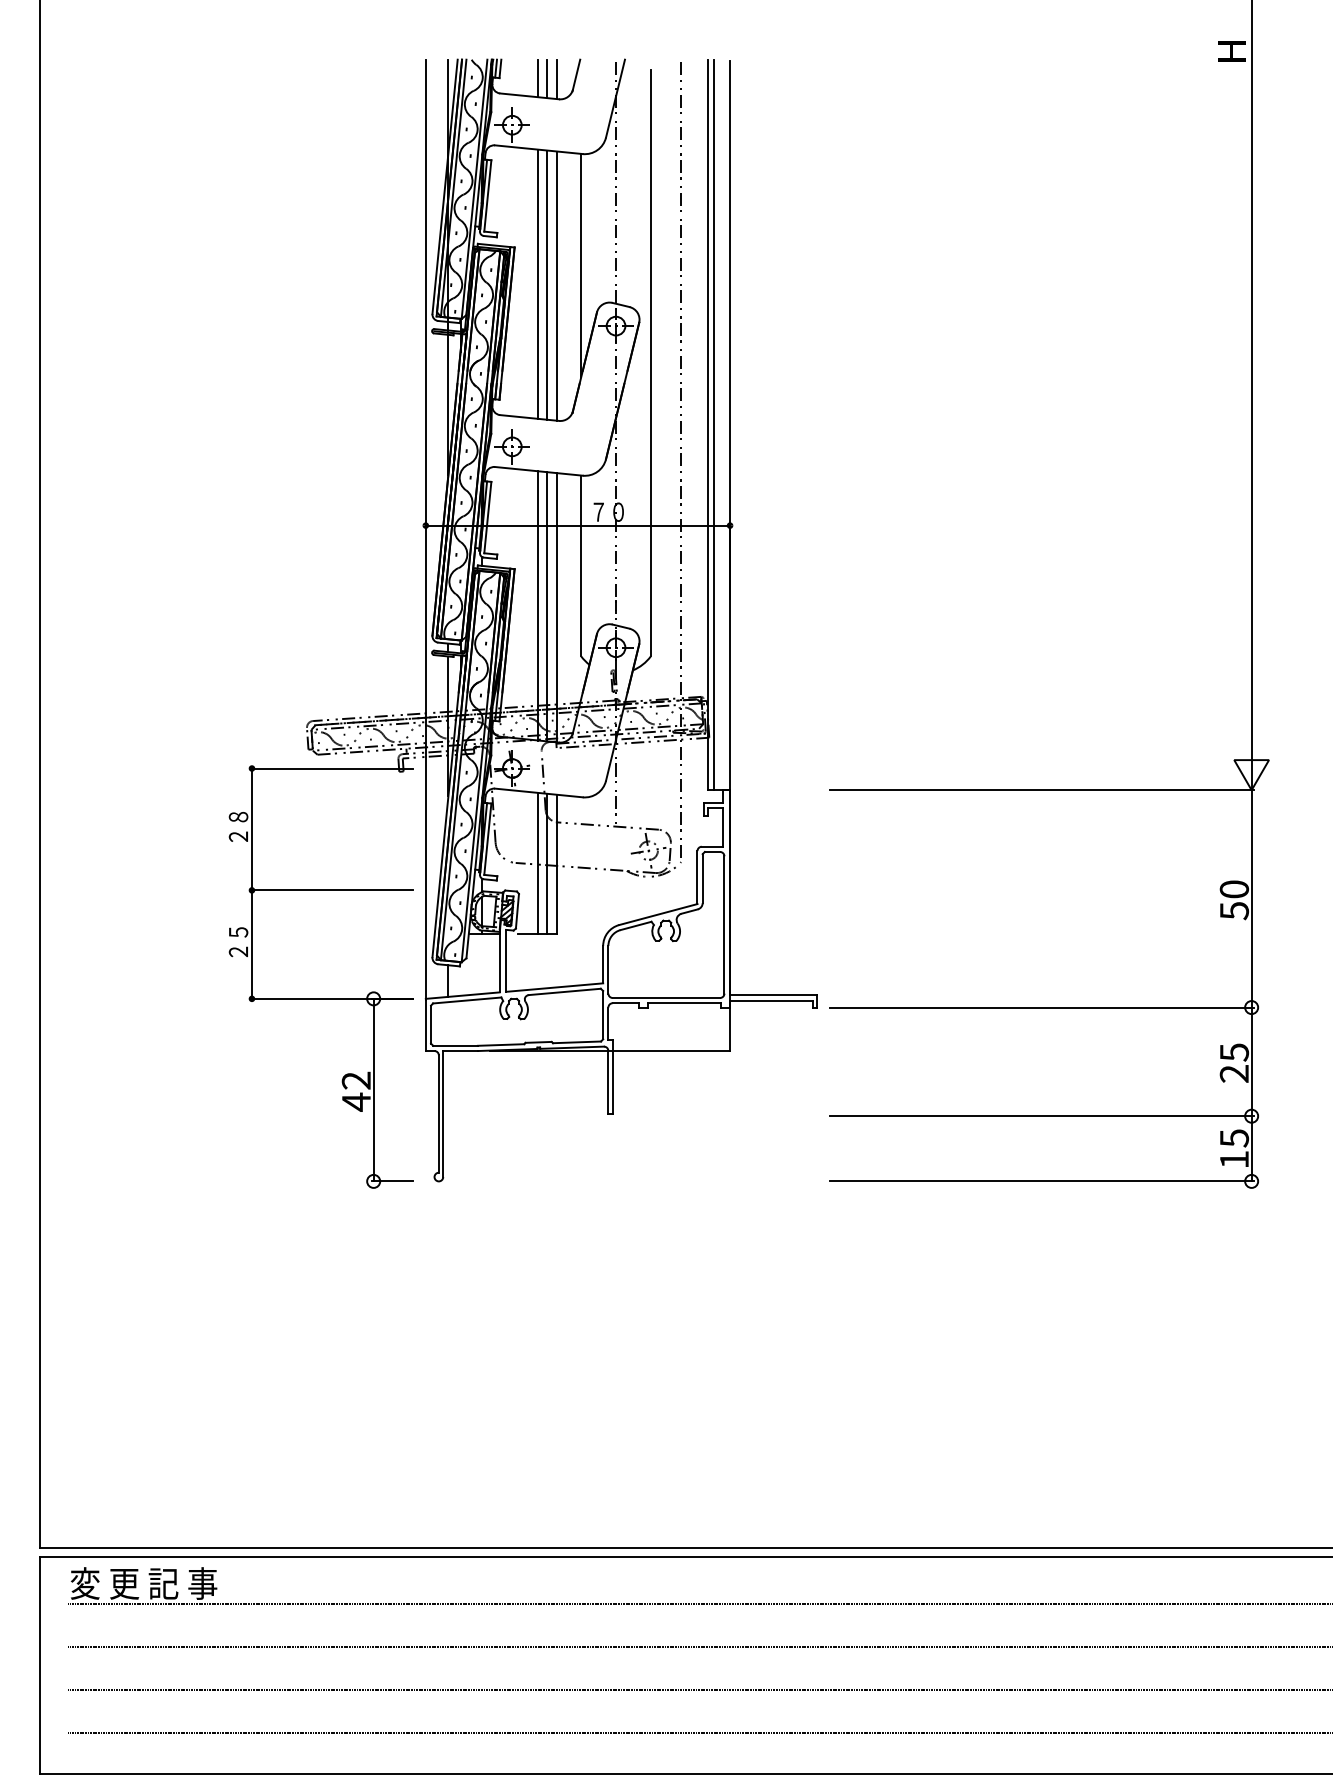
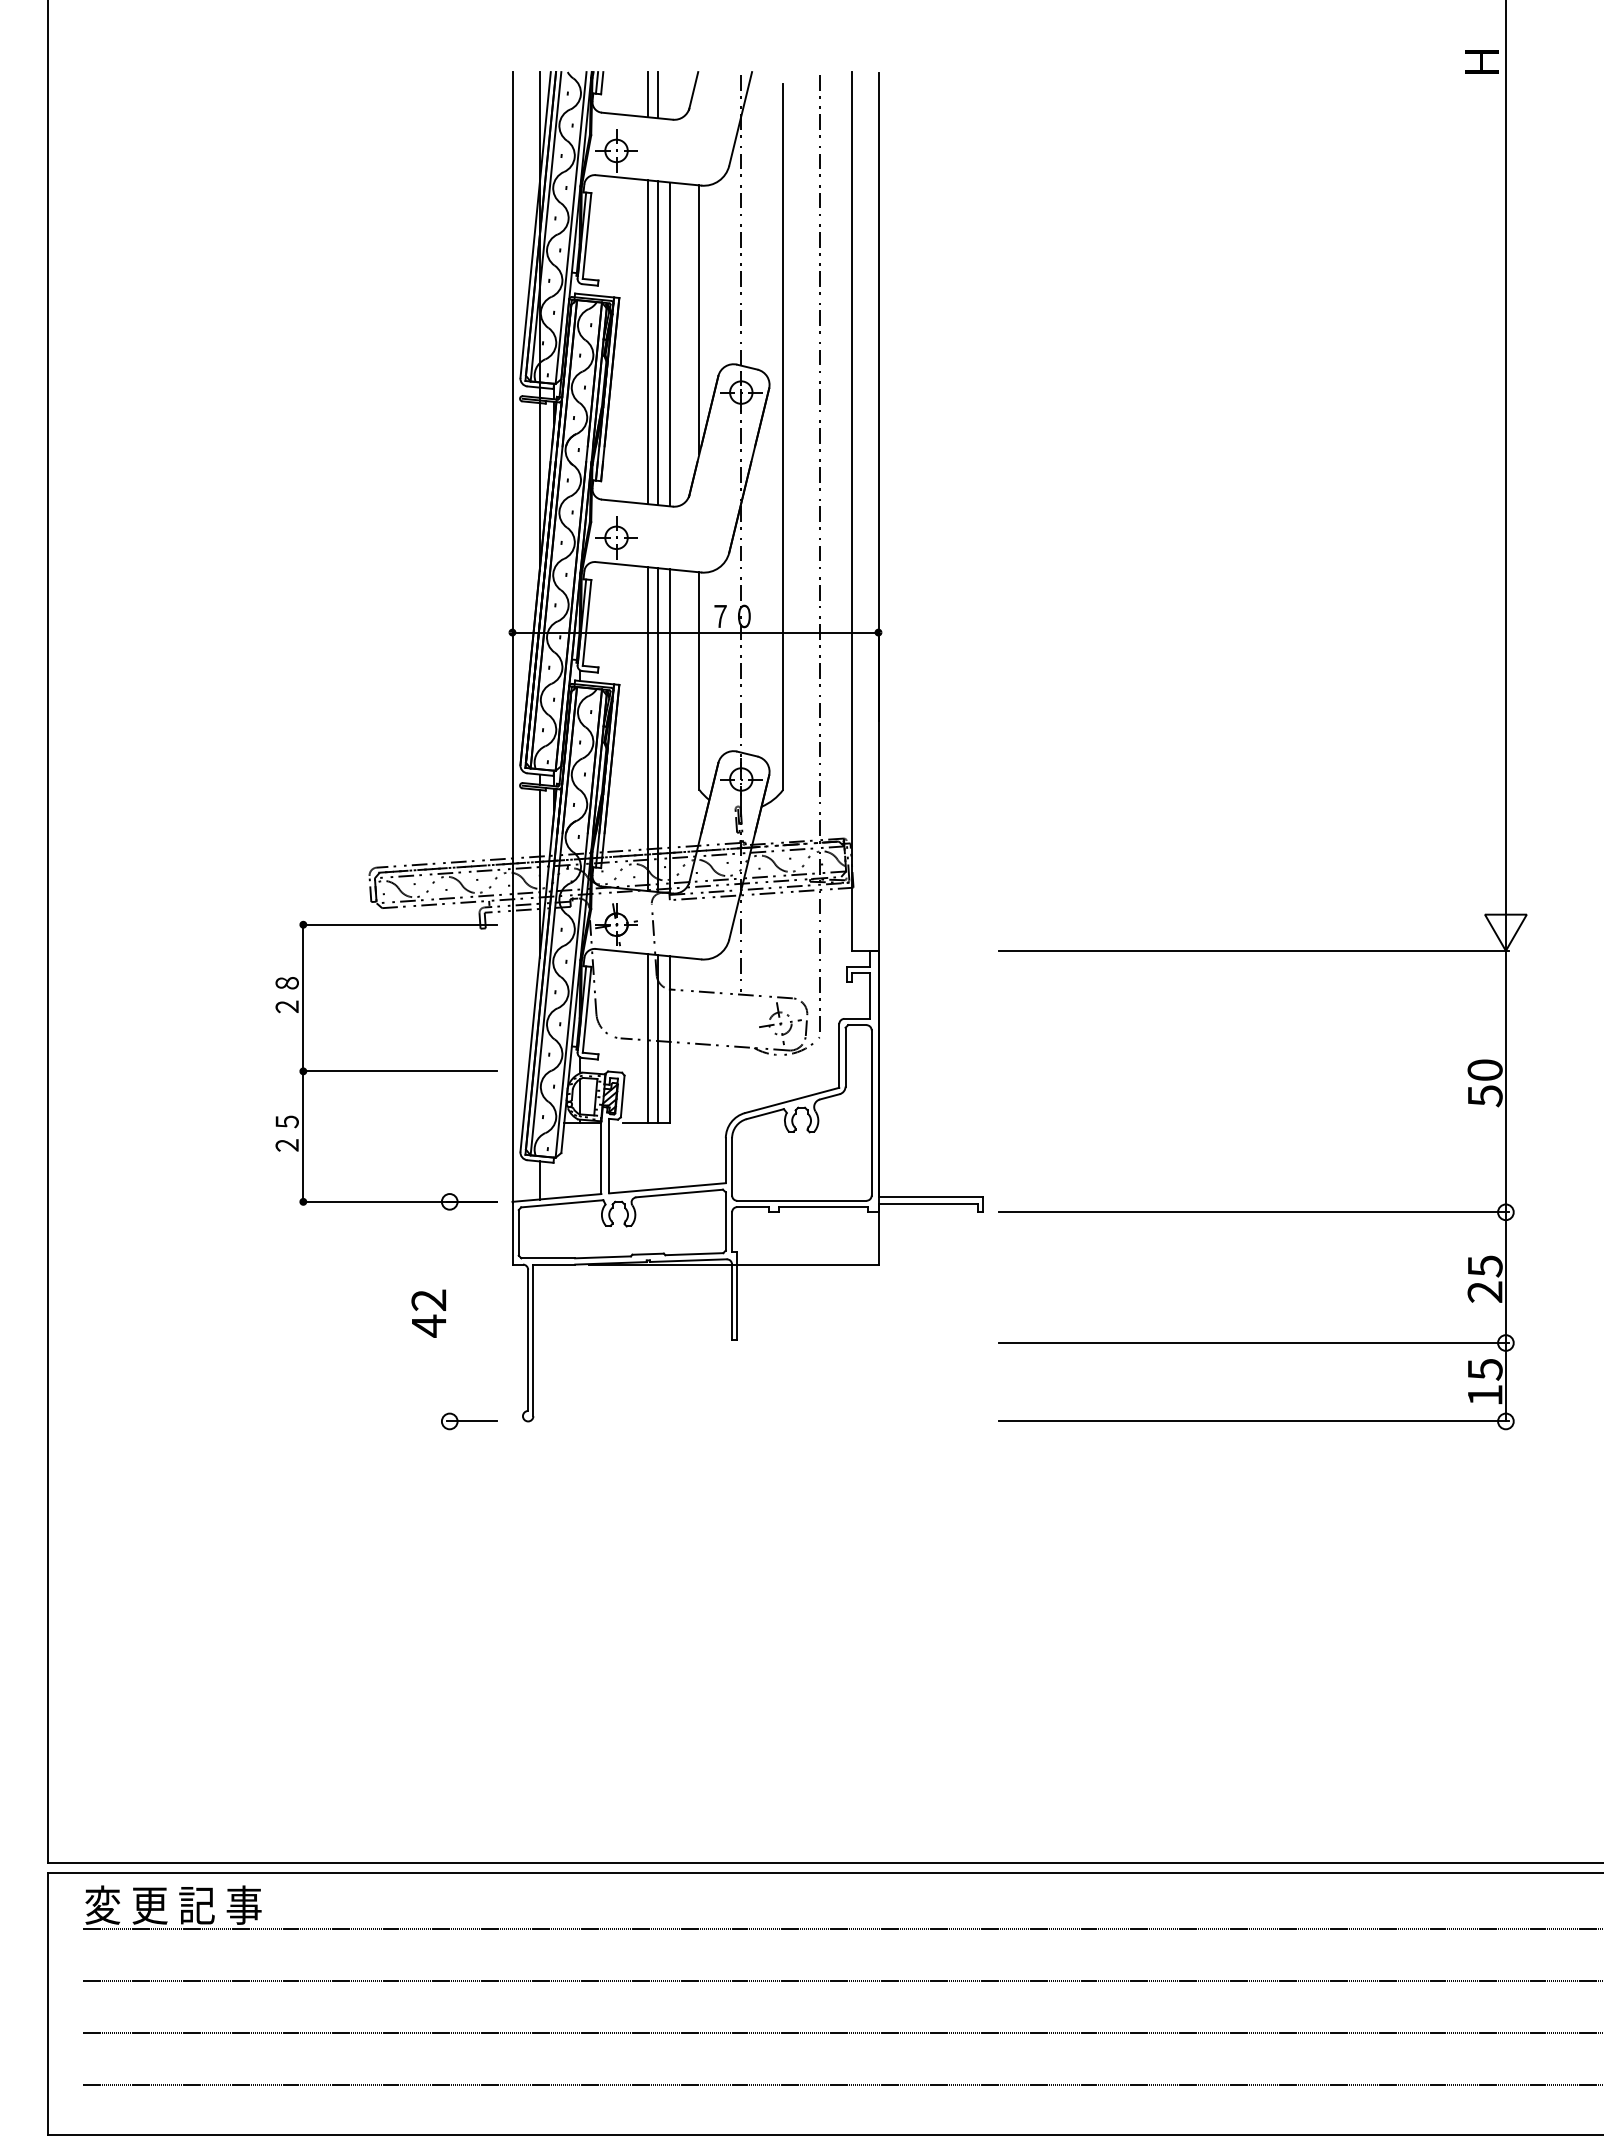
line: (557, 79) -> (670, 95), removed
line: (713, 424) -> (858, 511), removed
line: (373, 1090) -> (449, 1311), removed

